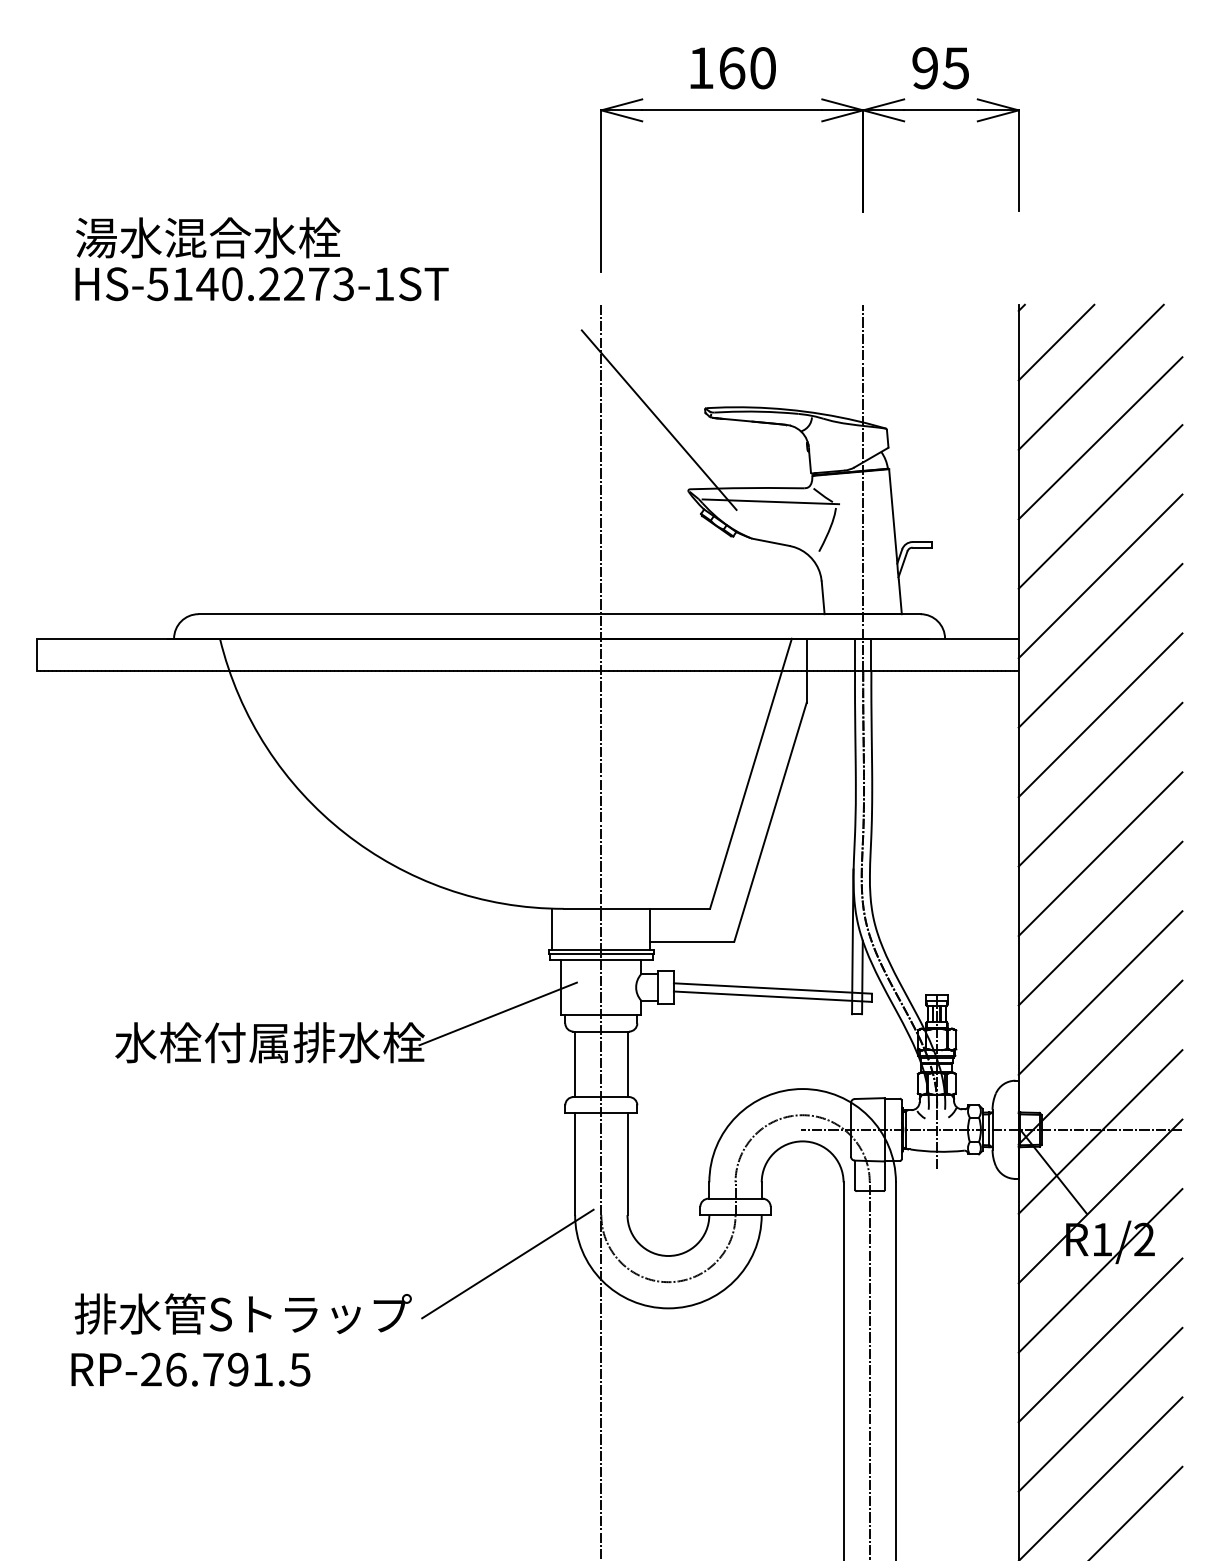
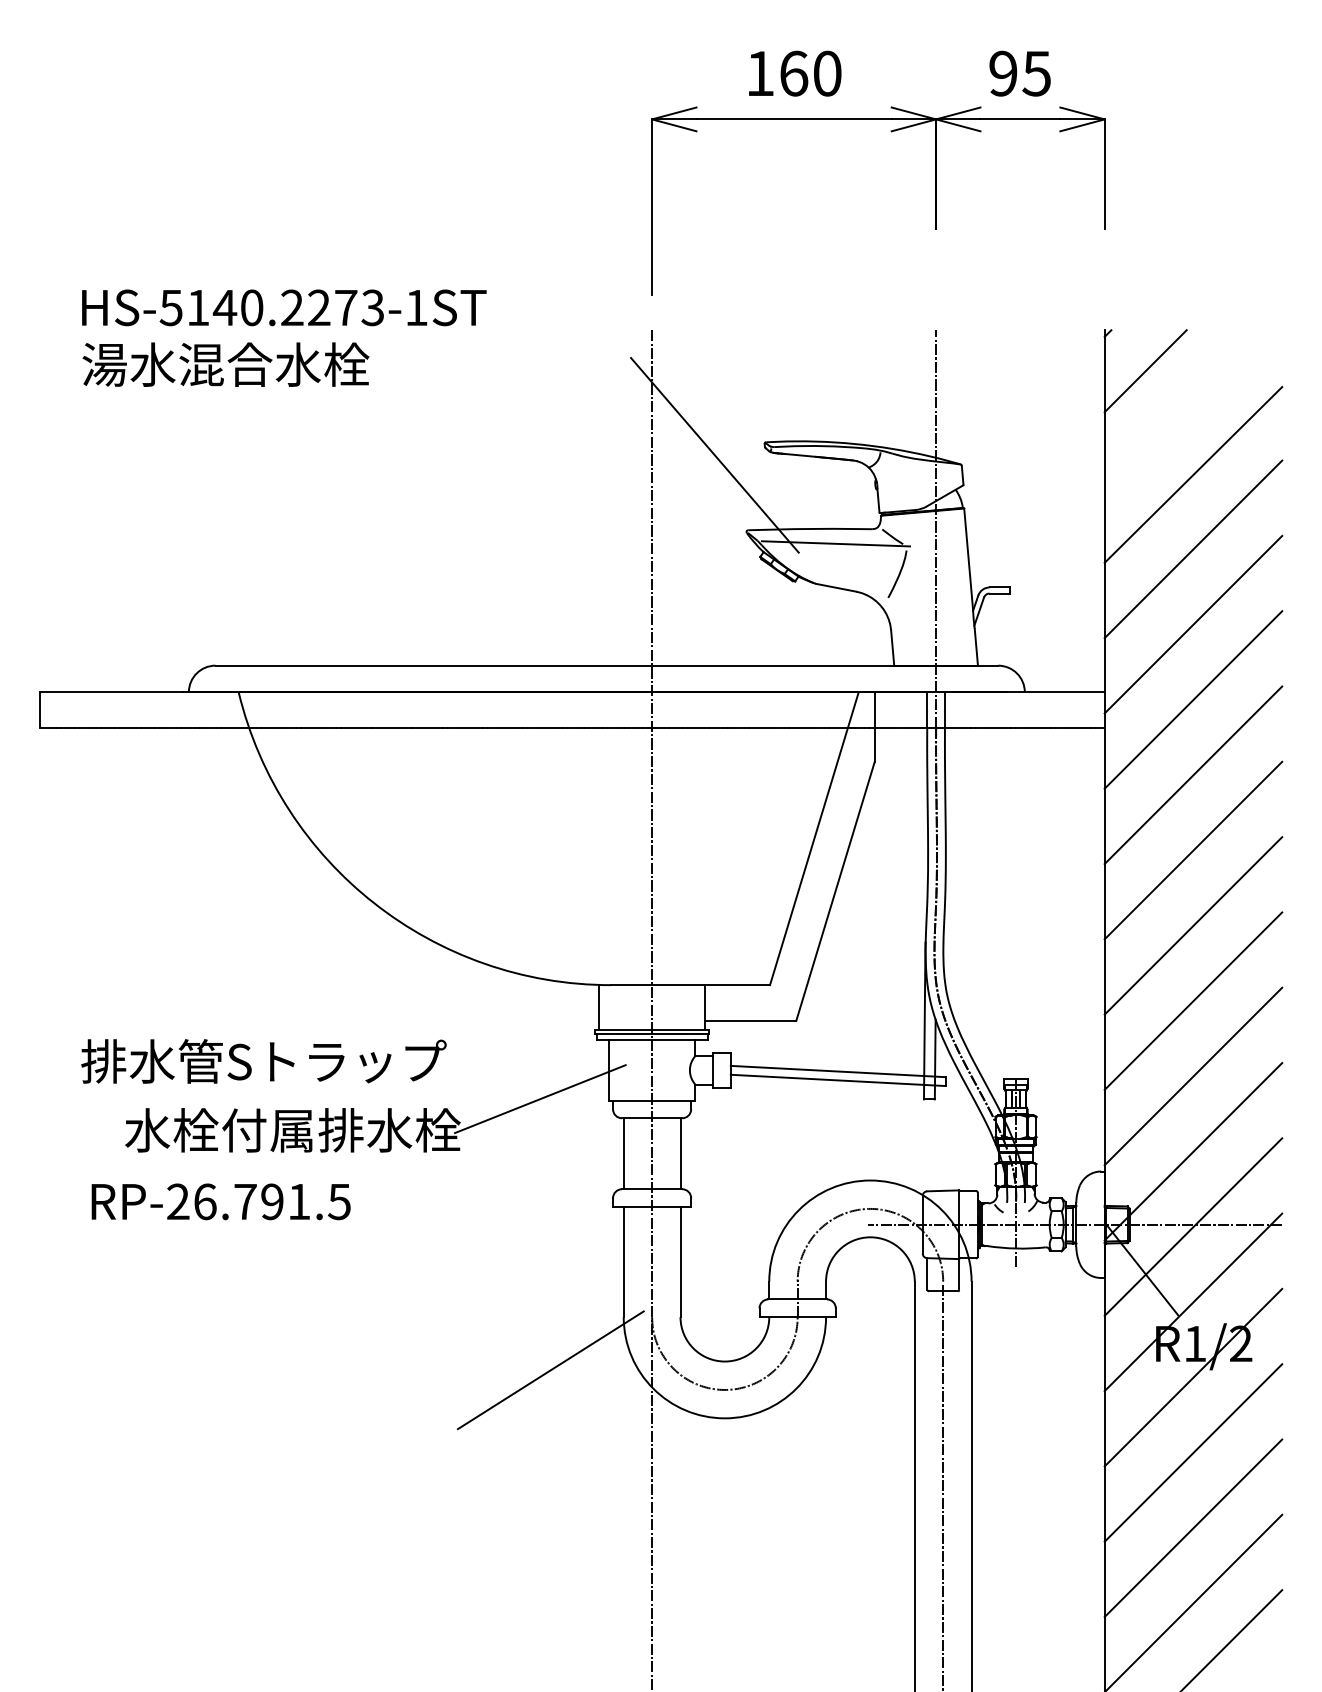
text: (207, 237) -> (225, 364), moved
line: (1090, 376) -> (1182, 408), removed
text: (242, 1314) -> (263, 1061), moved
text: (190, 1369) -> (220, 1201), moved

